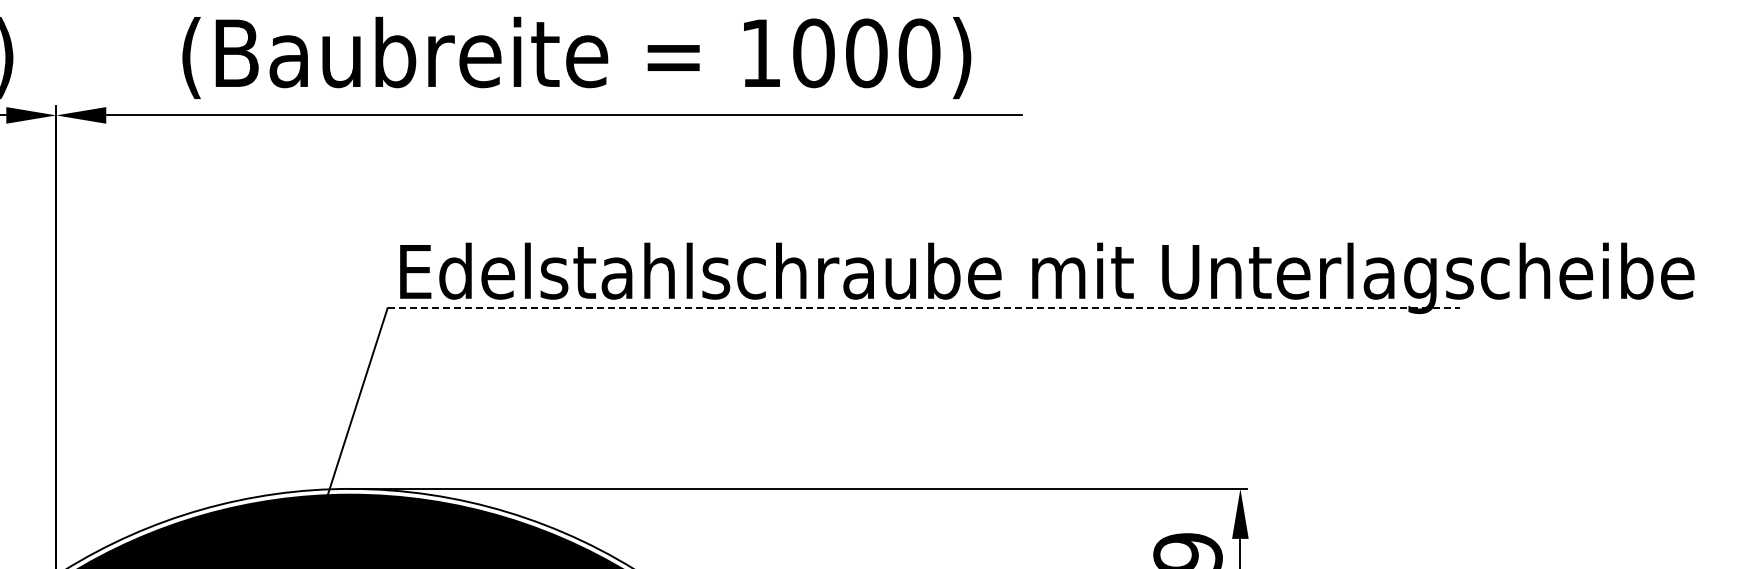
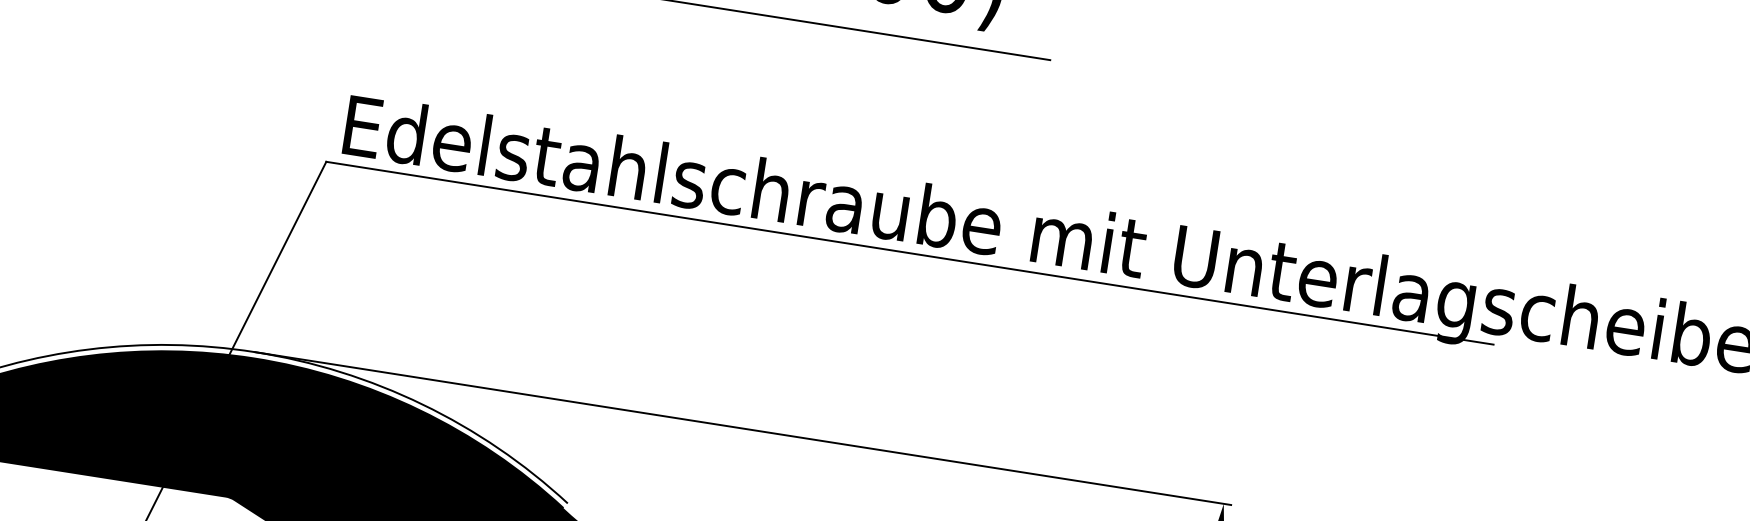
line: (924, 308) -> (910, 253), dashed -> solid

